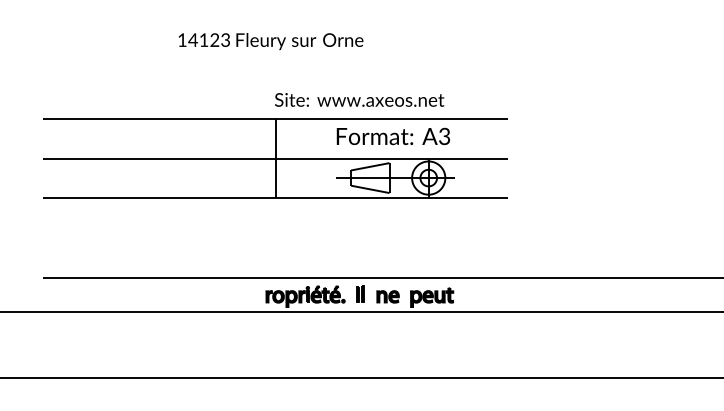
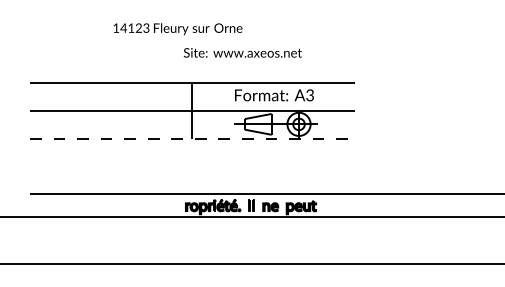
text: (270, 42) -> (177, 29), moved
text: (359, 99) -> (242, 52), moved
line: (275, 198) -> (192, 138), solid -> dashed

